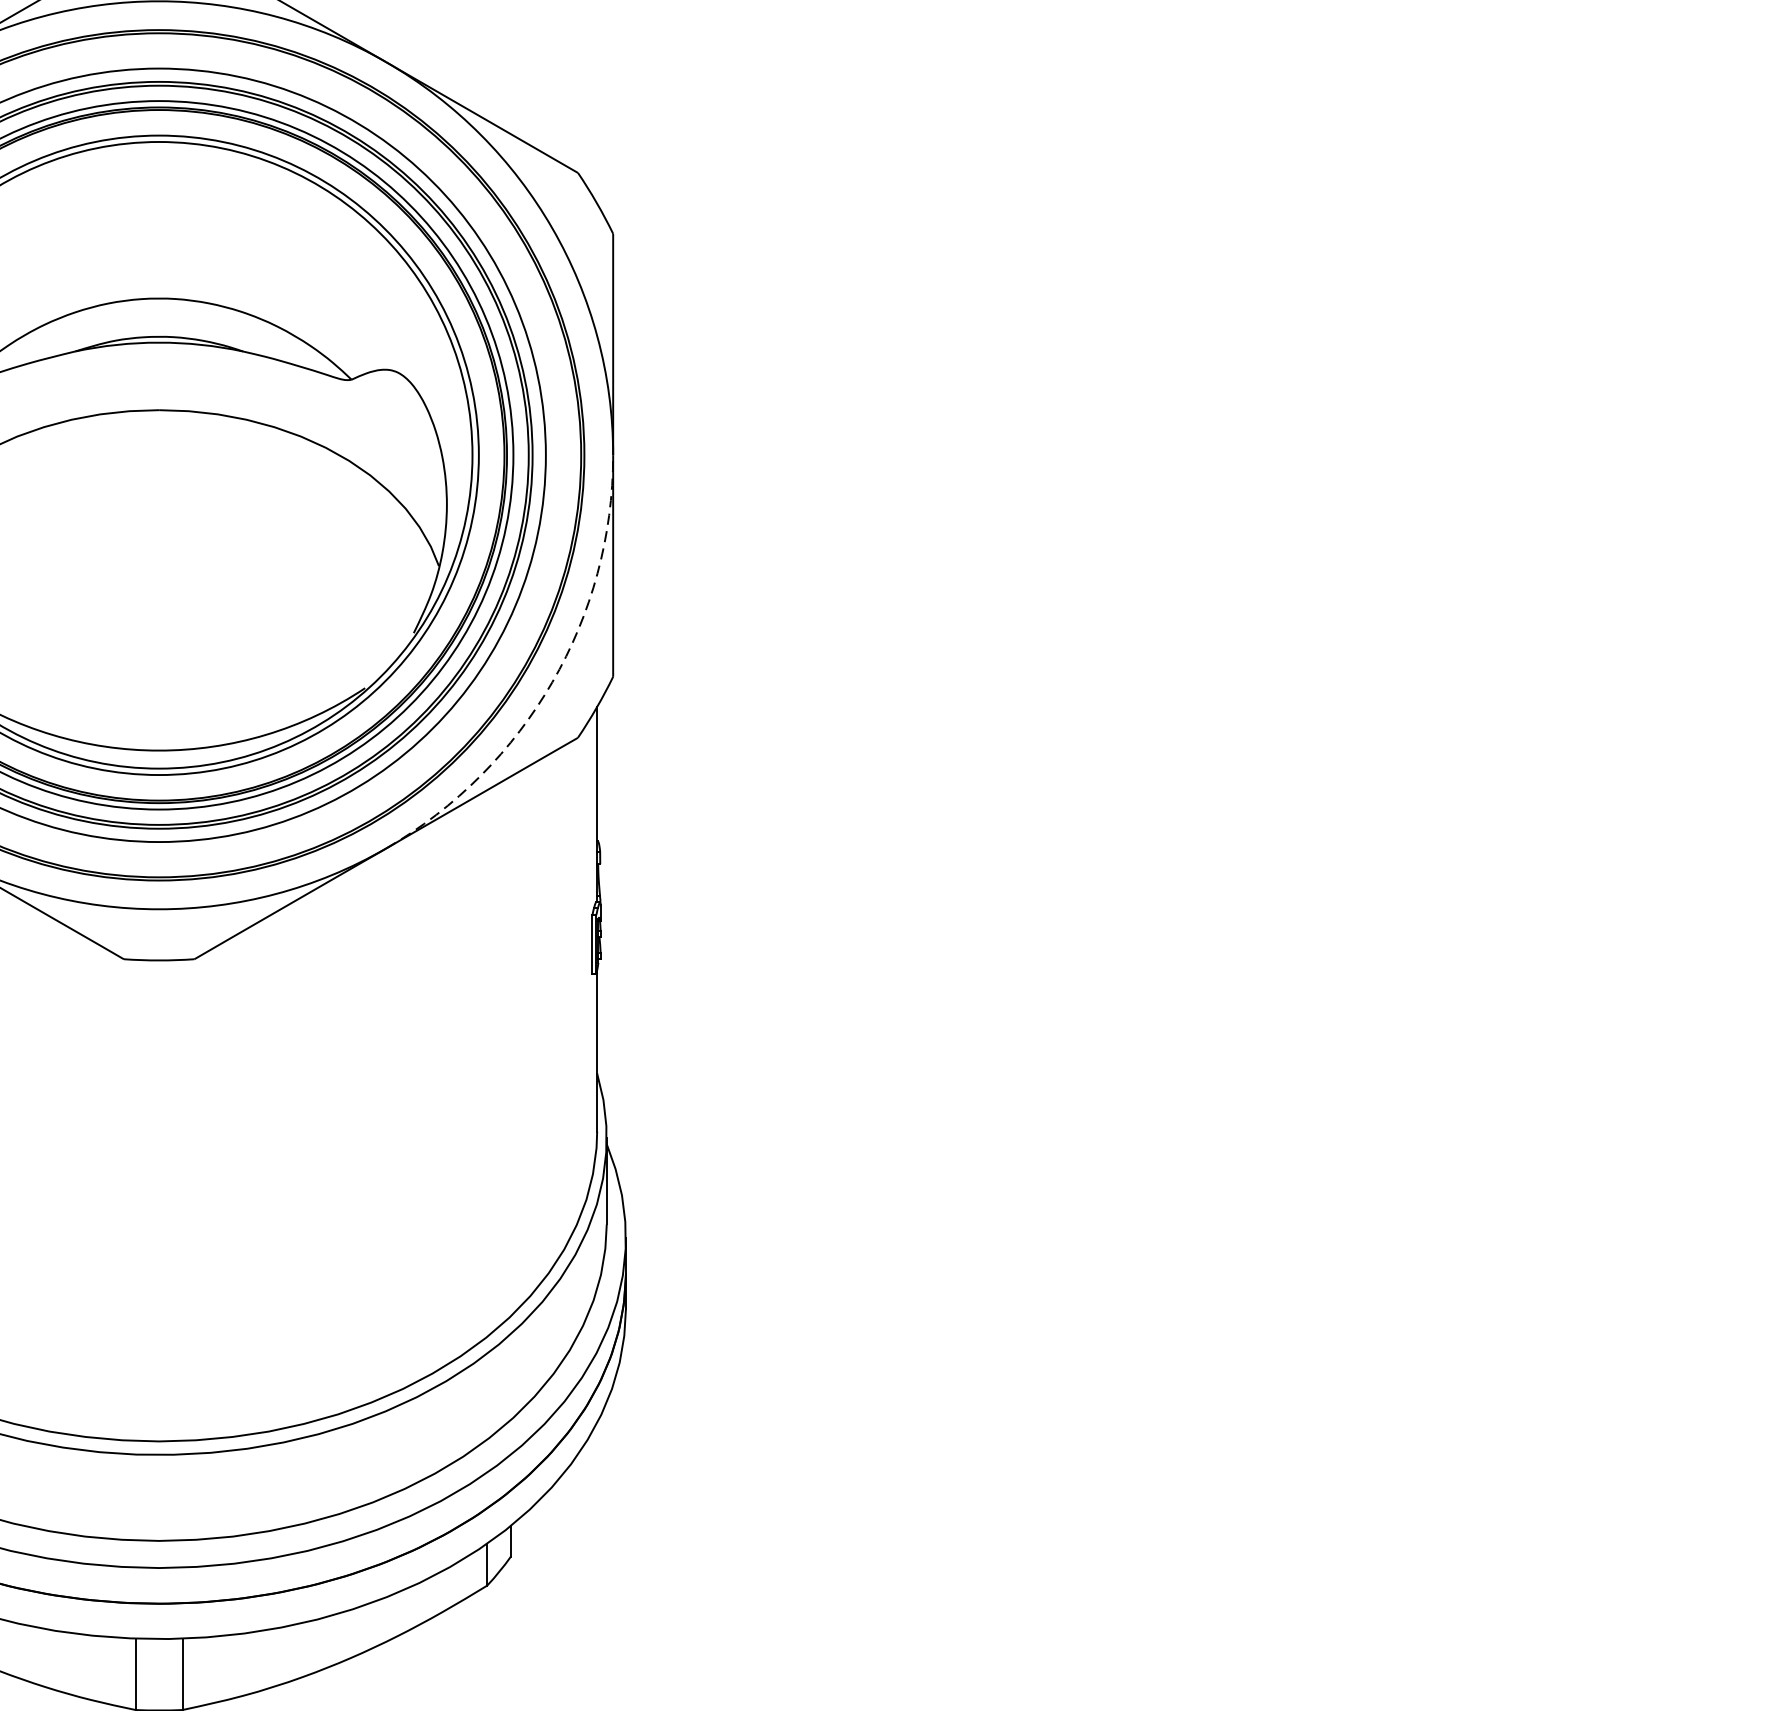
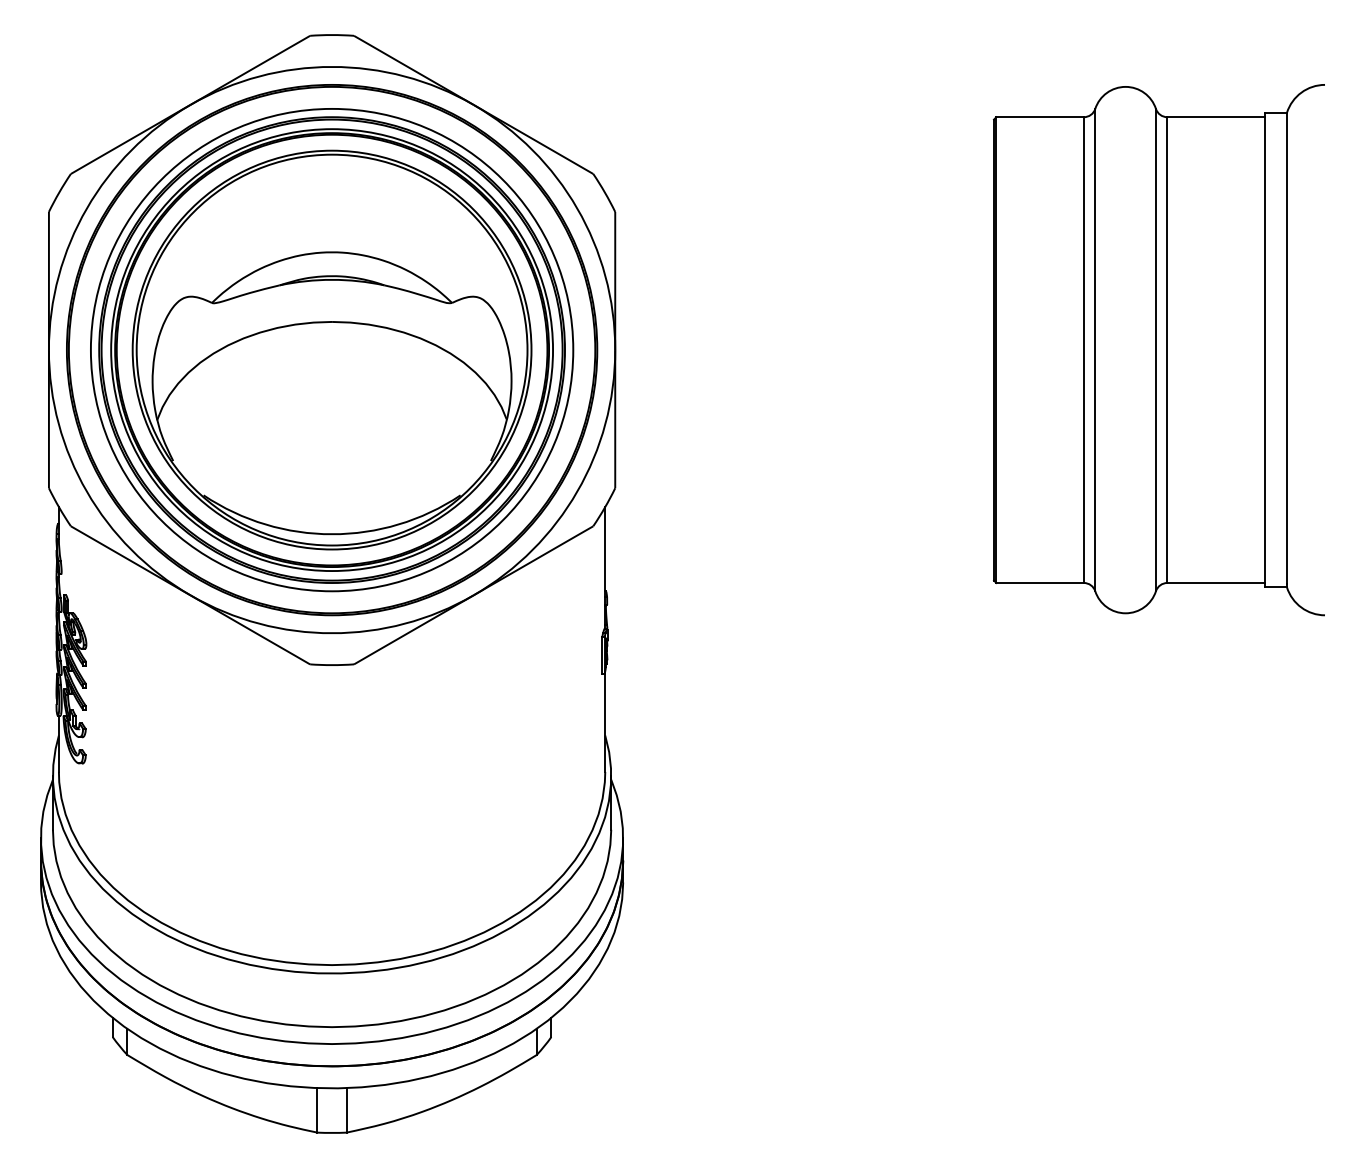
part: (1484, 455) -> (1158, 350), added
arc: (552, 682) -> (577, 491), dashed -> solid

